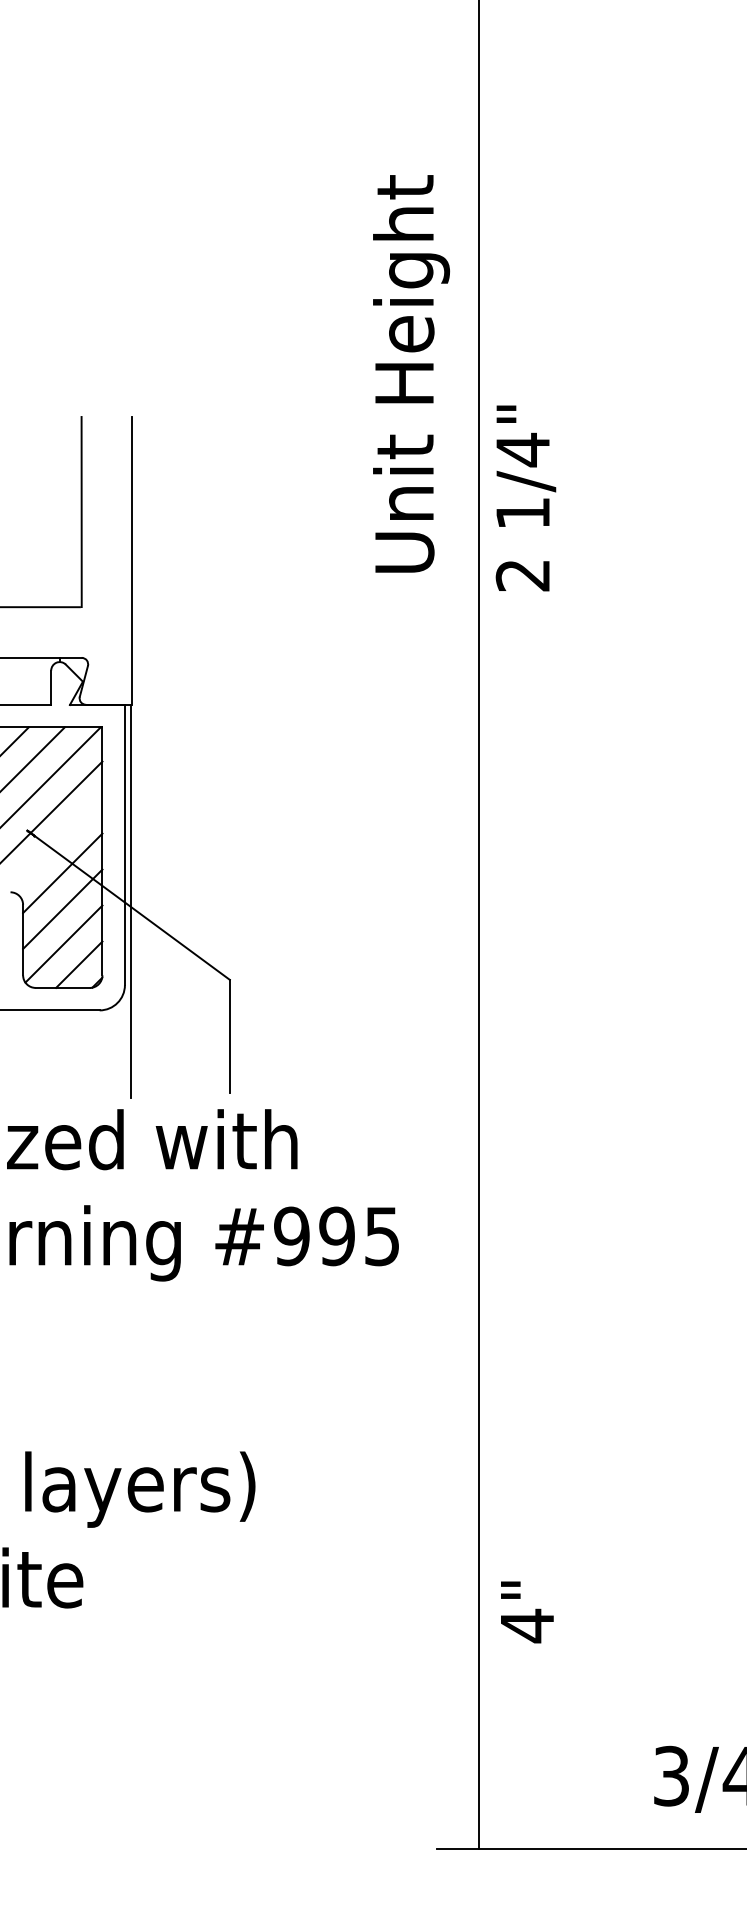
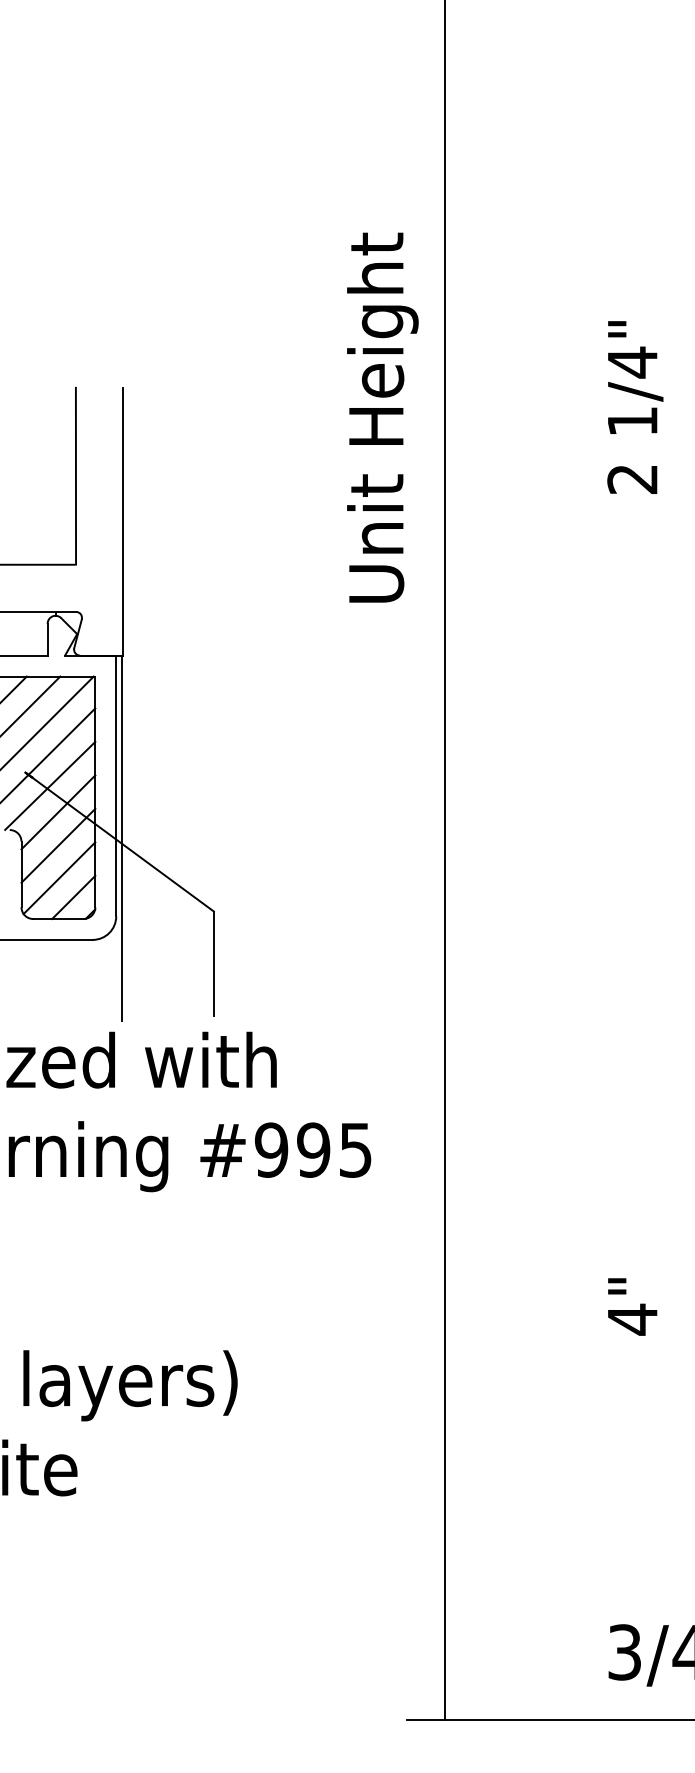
text: (411, 373) -> (382, 417), moved
text: (526, 498) -> (635, 407), moved
line: (54, 844) -> (50, 785), added
text: (527, 1611) -> (632, 1306), moved

